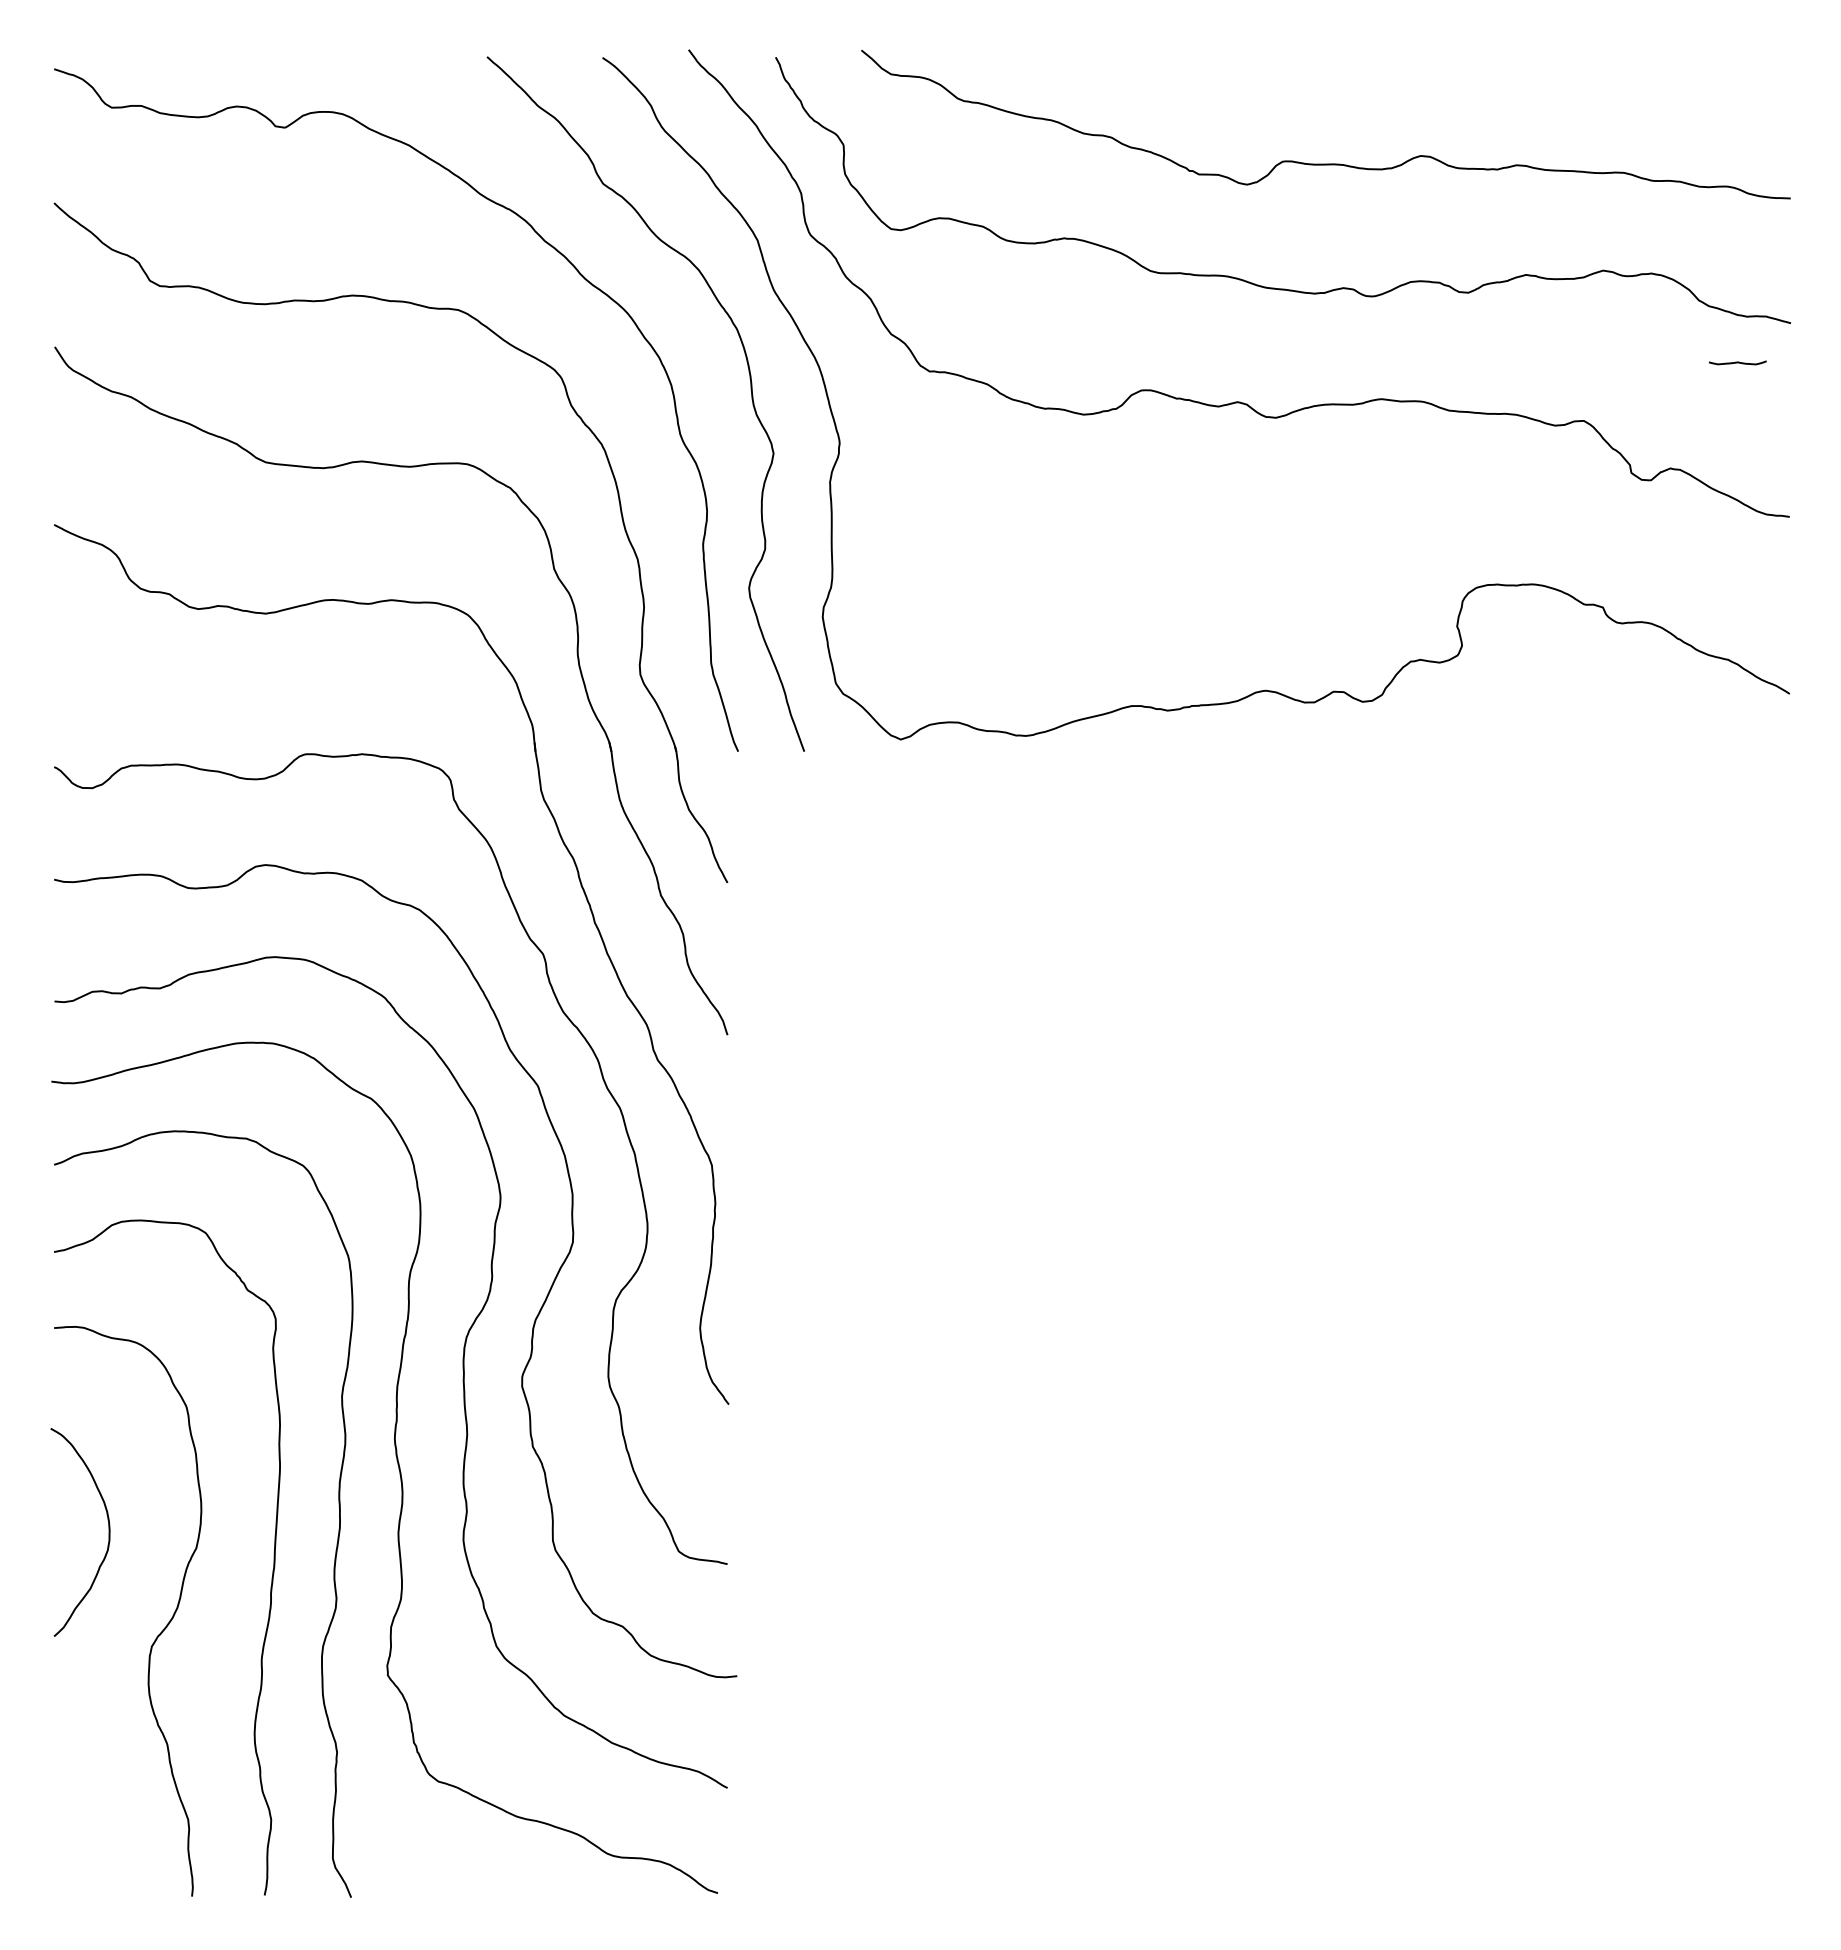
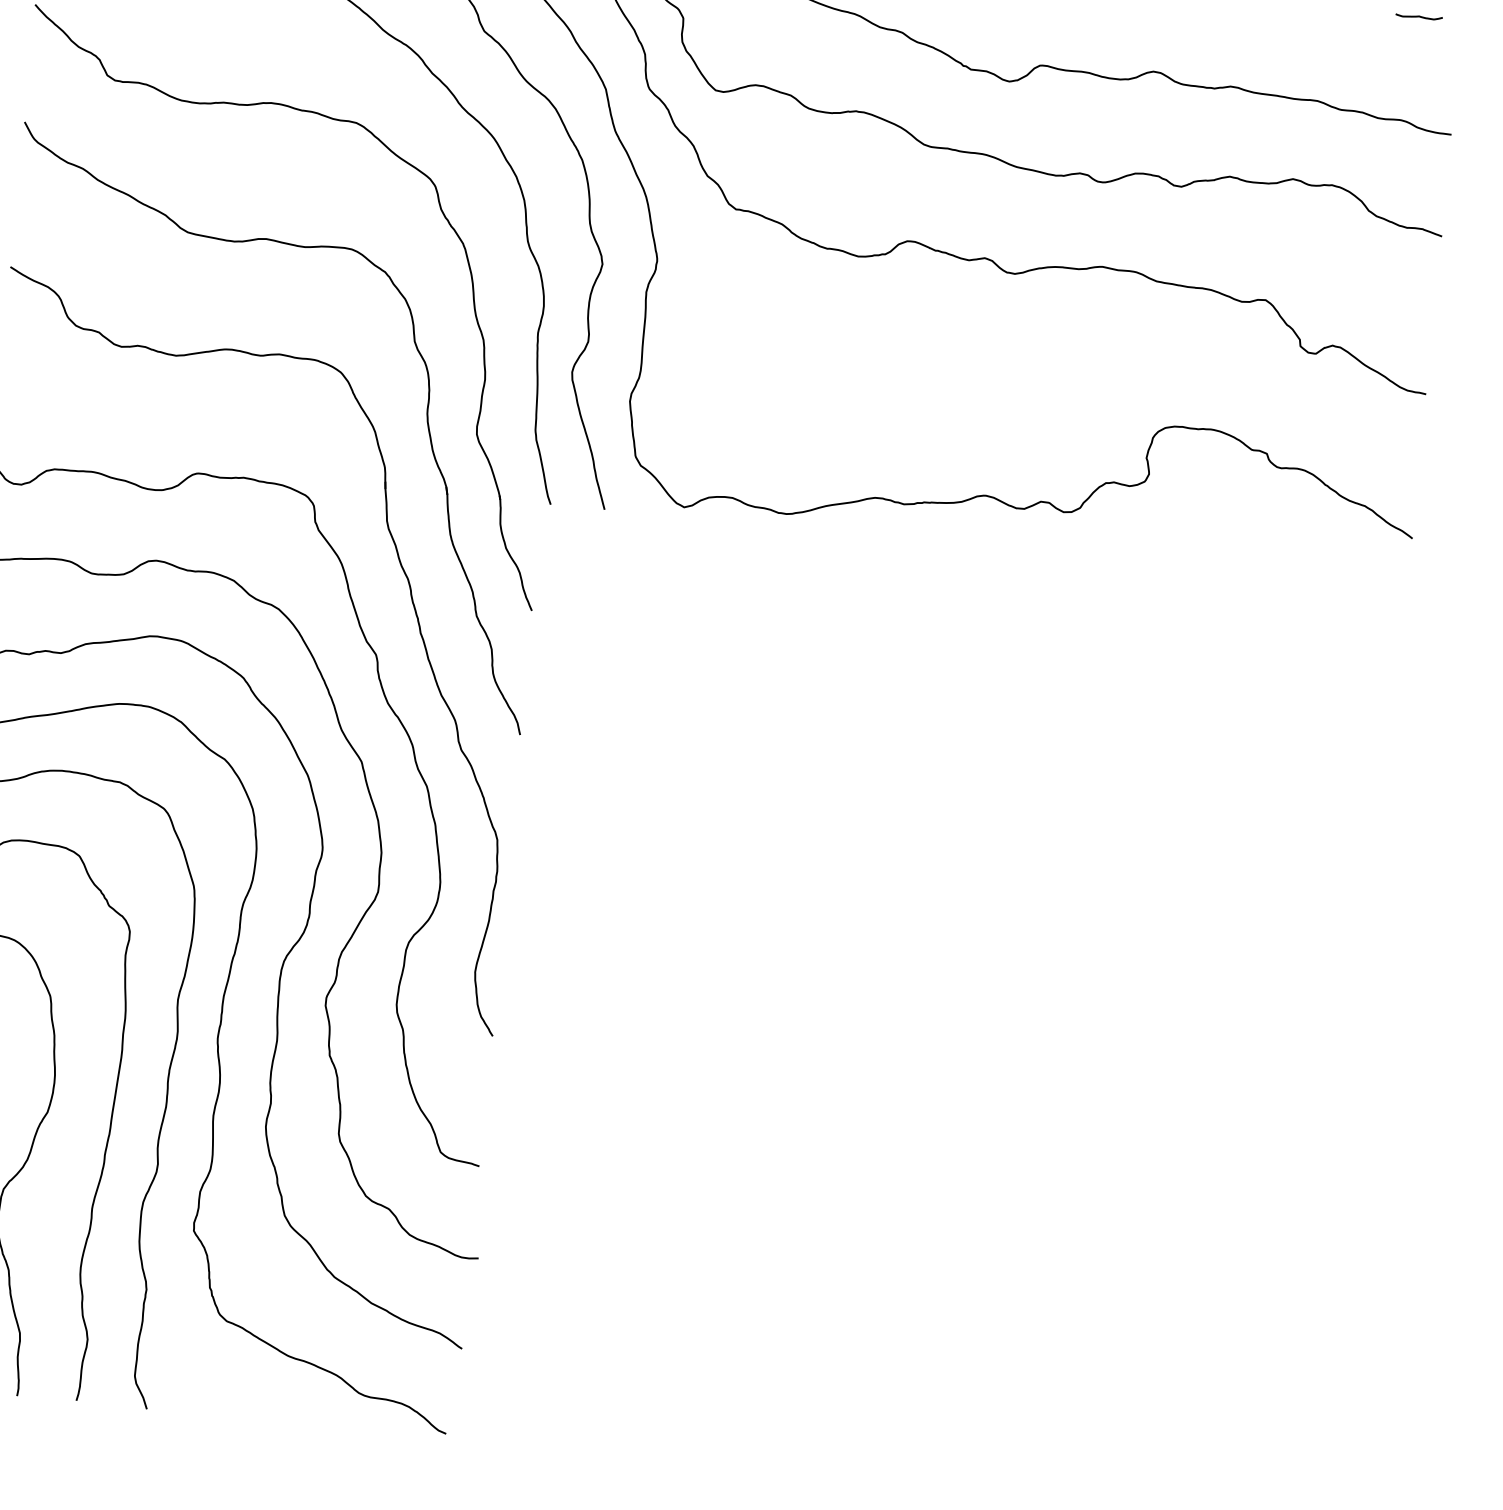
curve: (1737, 362) -> (1418, 16), moved

